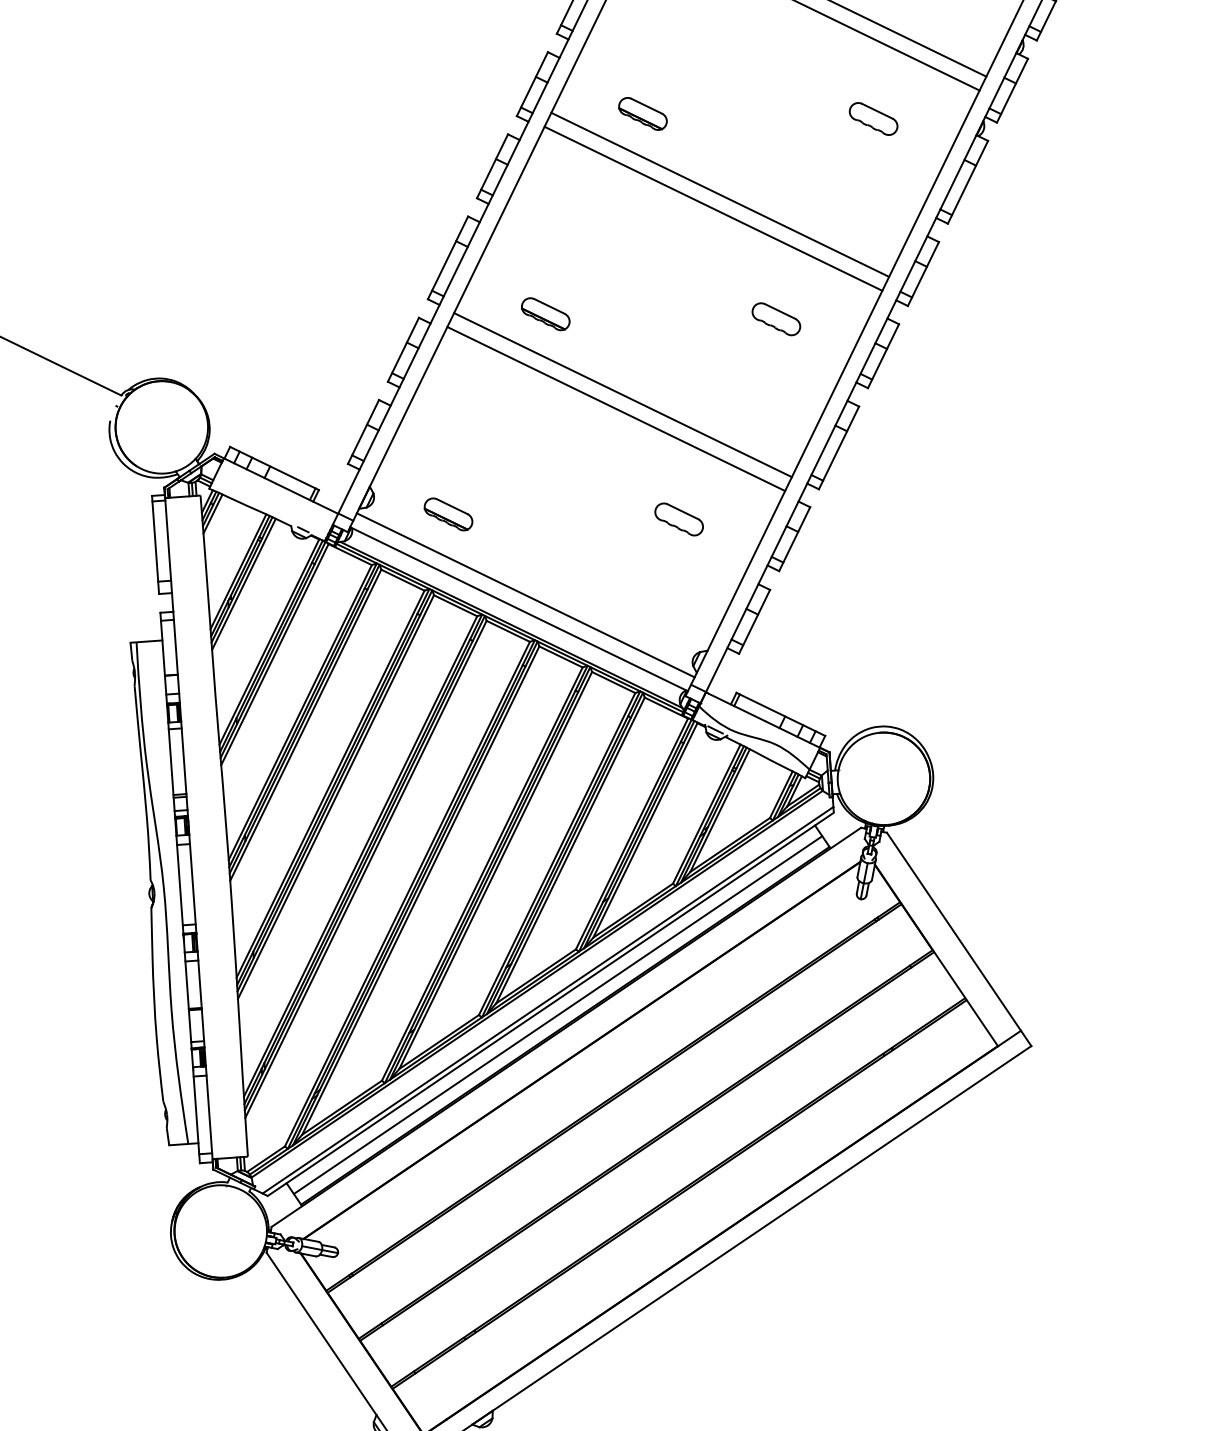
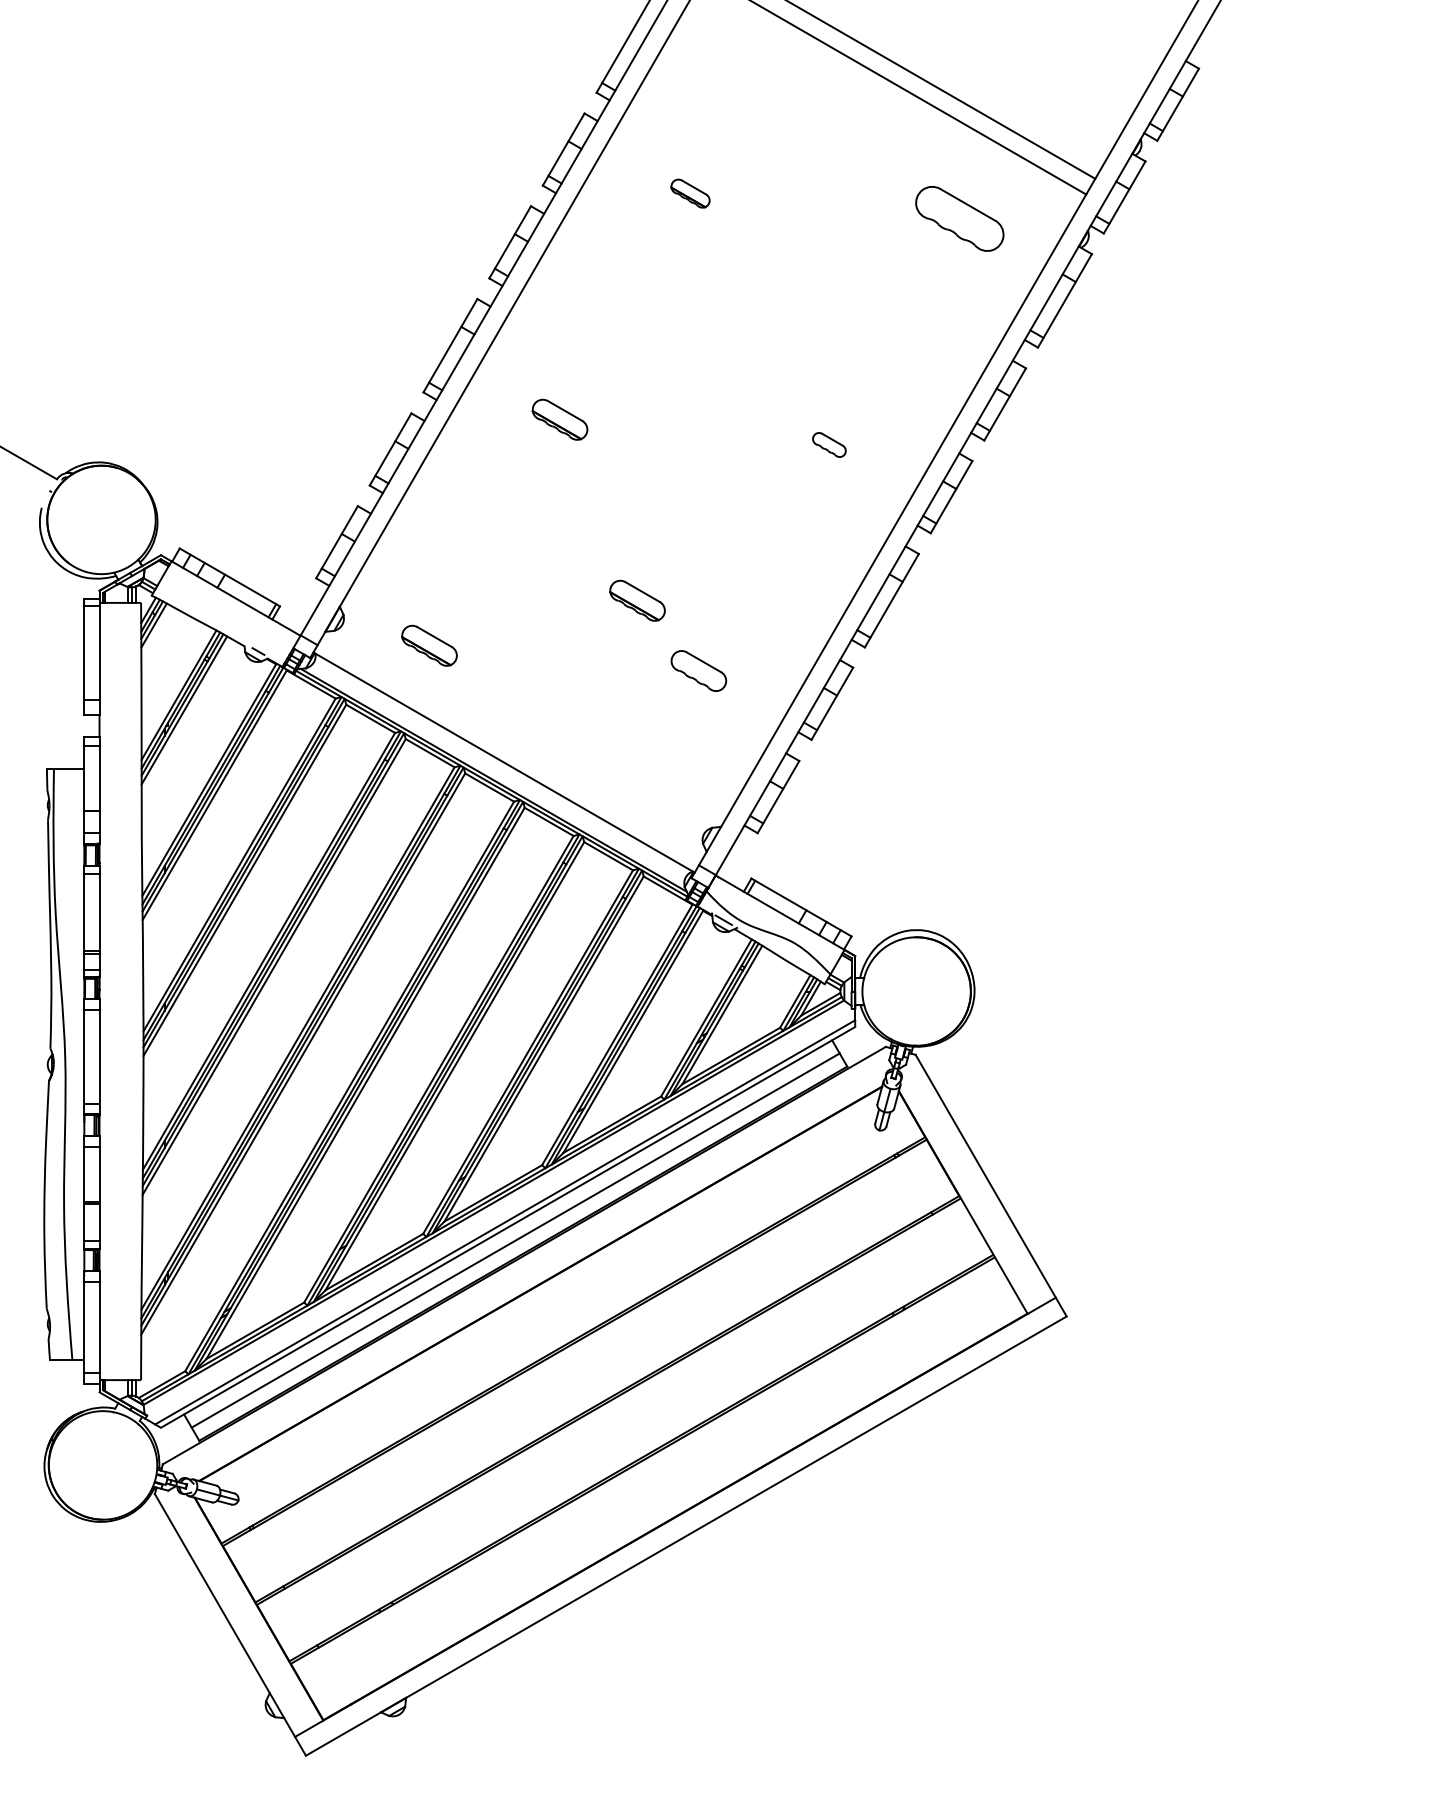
part: (642, 113) -> (690, 193), size x0.7
part: (873, 118) -> (959, 218), size x1.6
line: (719, 194) -> (773, 294), removed
line: (713, 208) -> (764, 310), removed
part: (776, 318) -> (829, 444), size x0.6
line: (622, 394) -> (643, 520), removed
line: (616, 408) -> (634, 536), removed
part: (622, 463) -> (637, 600), added
line: (525, 595) -> (512, 746), removed

